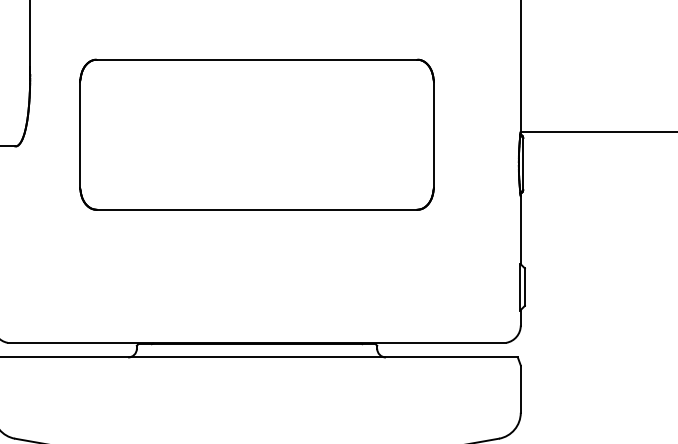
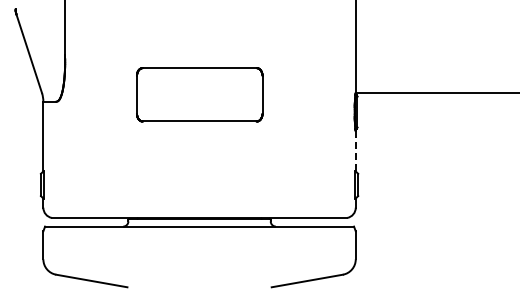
part: (256, 134) -> (199, 94), size x0.6
line: (520, 228) -> (355, 150), solid -> dashed

